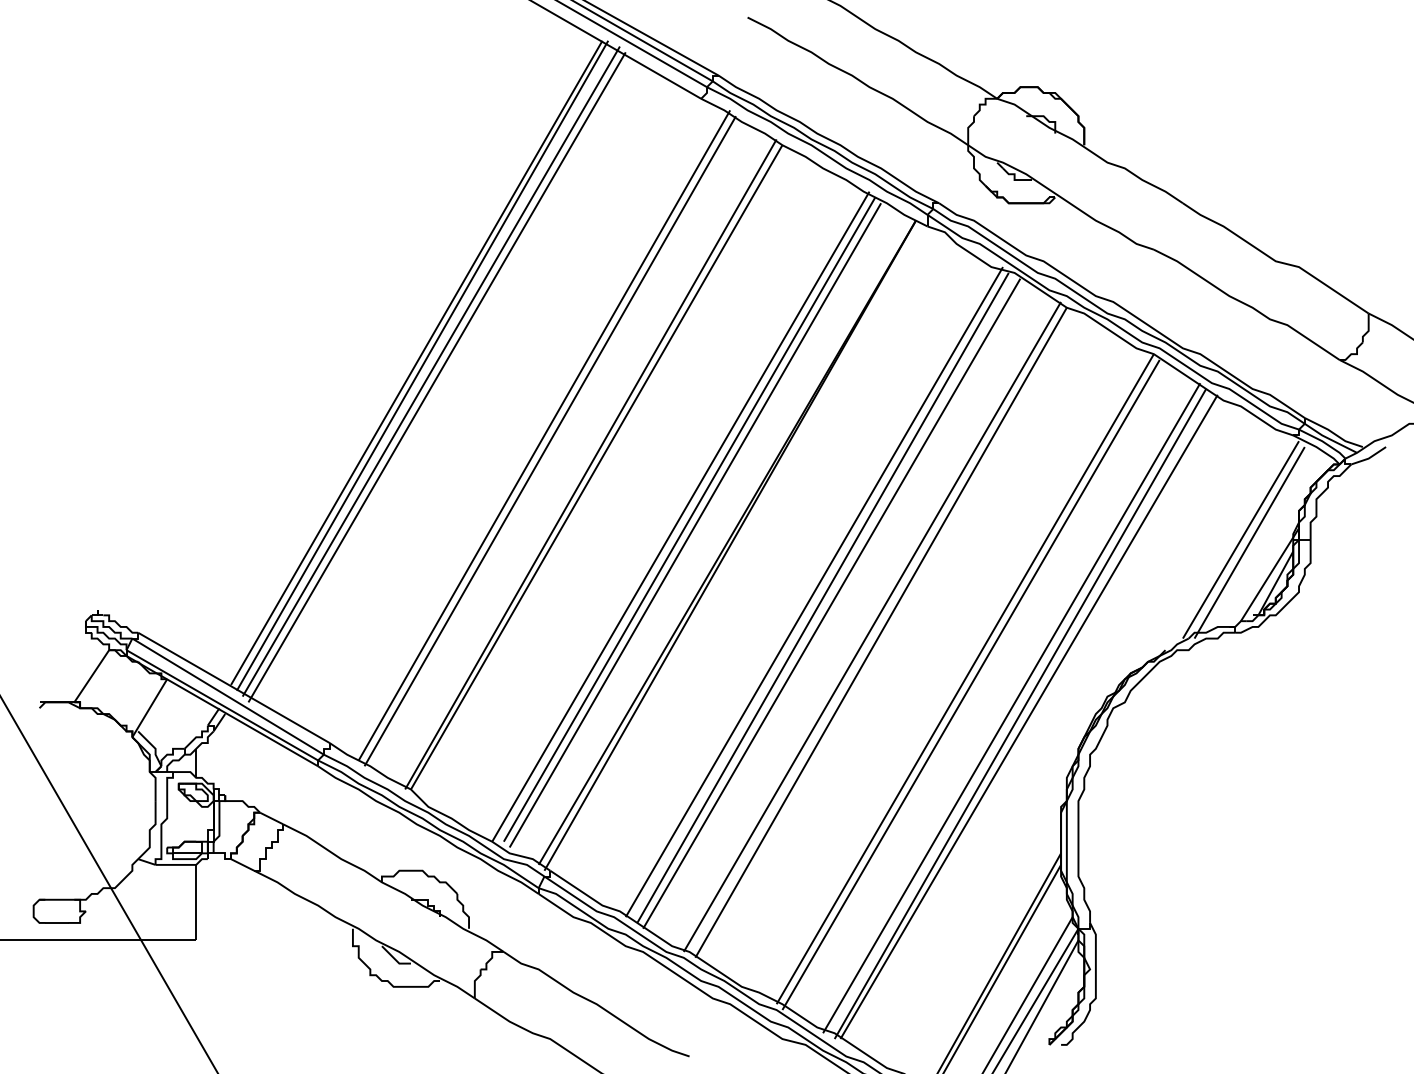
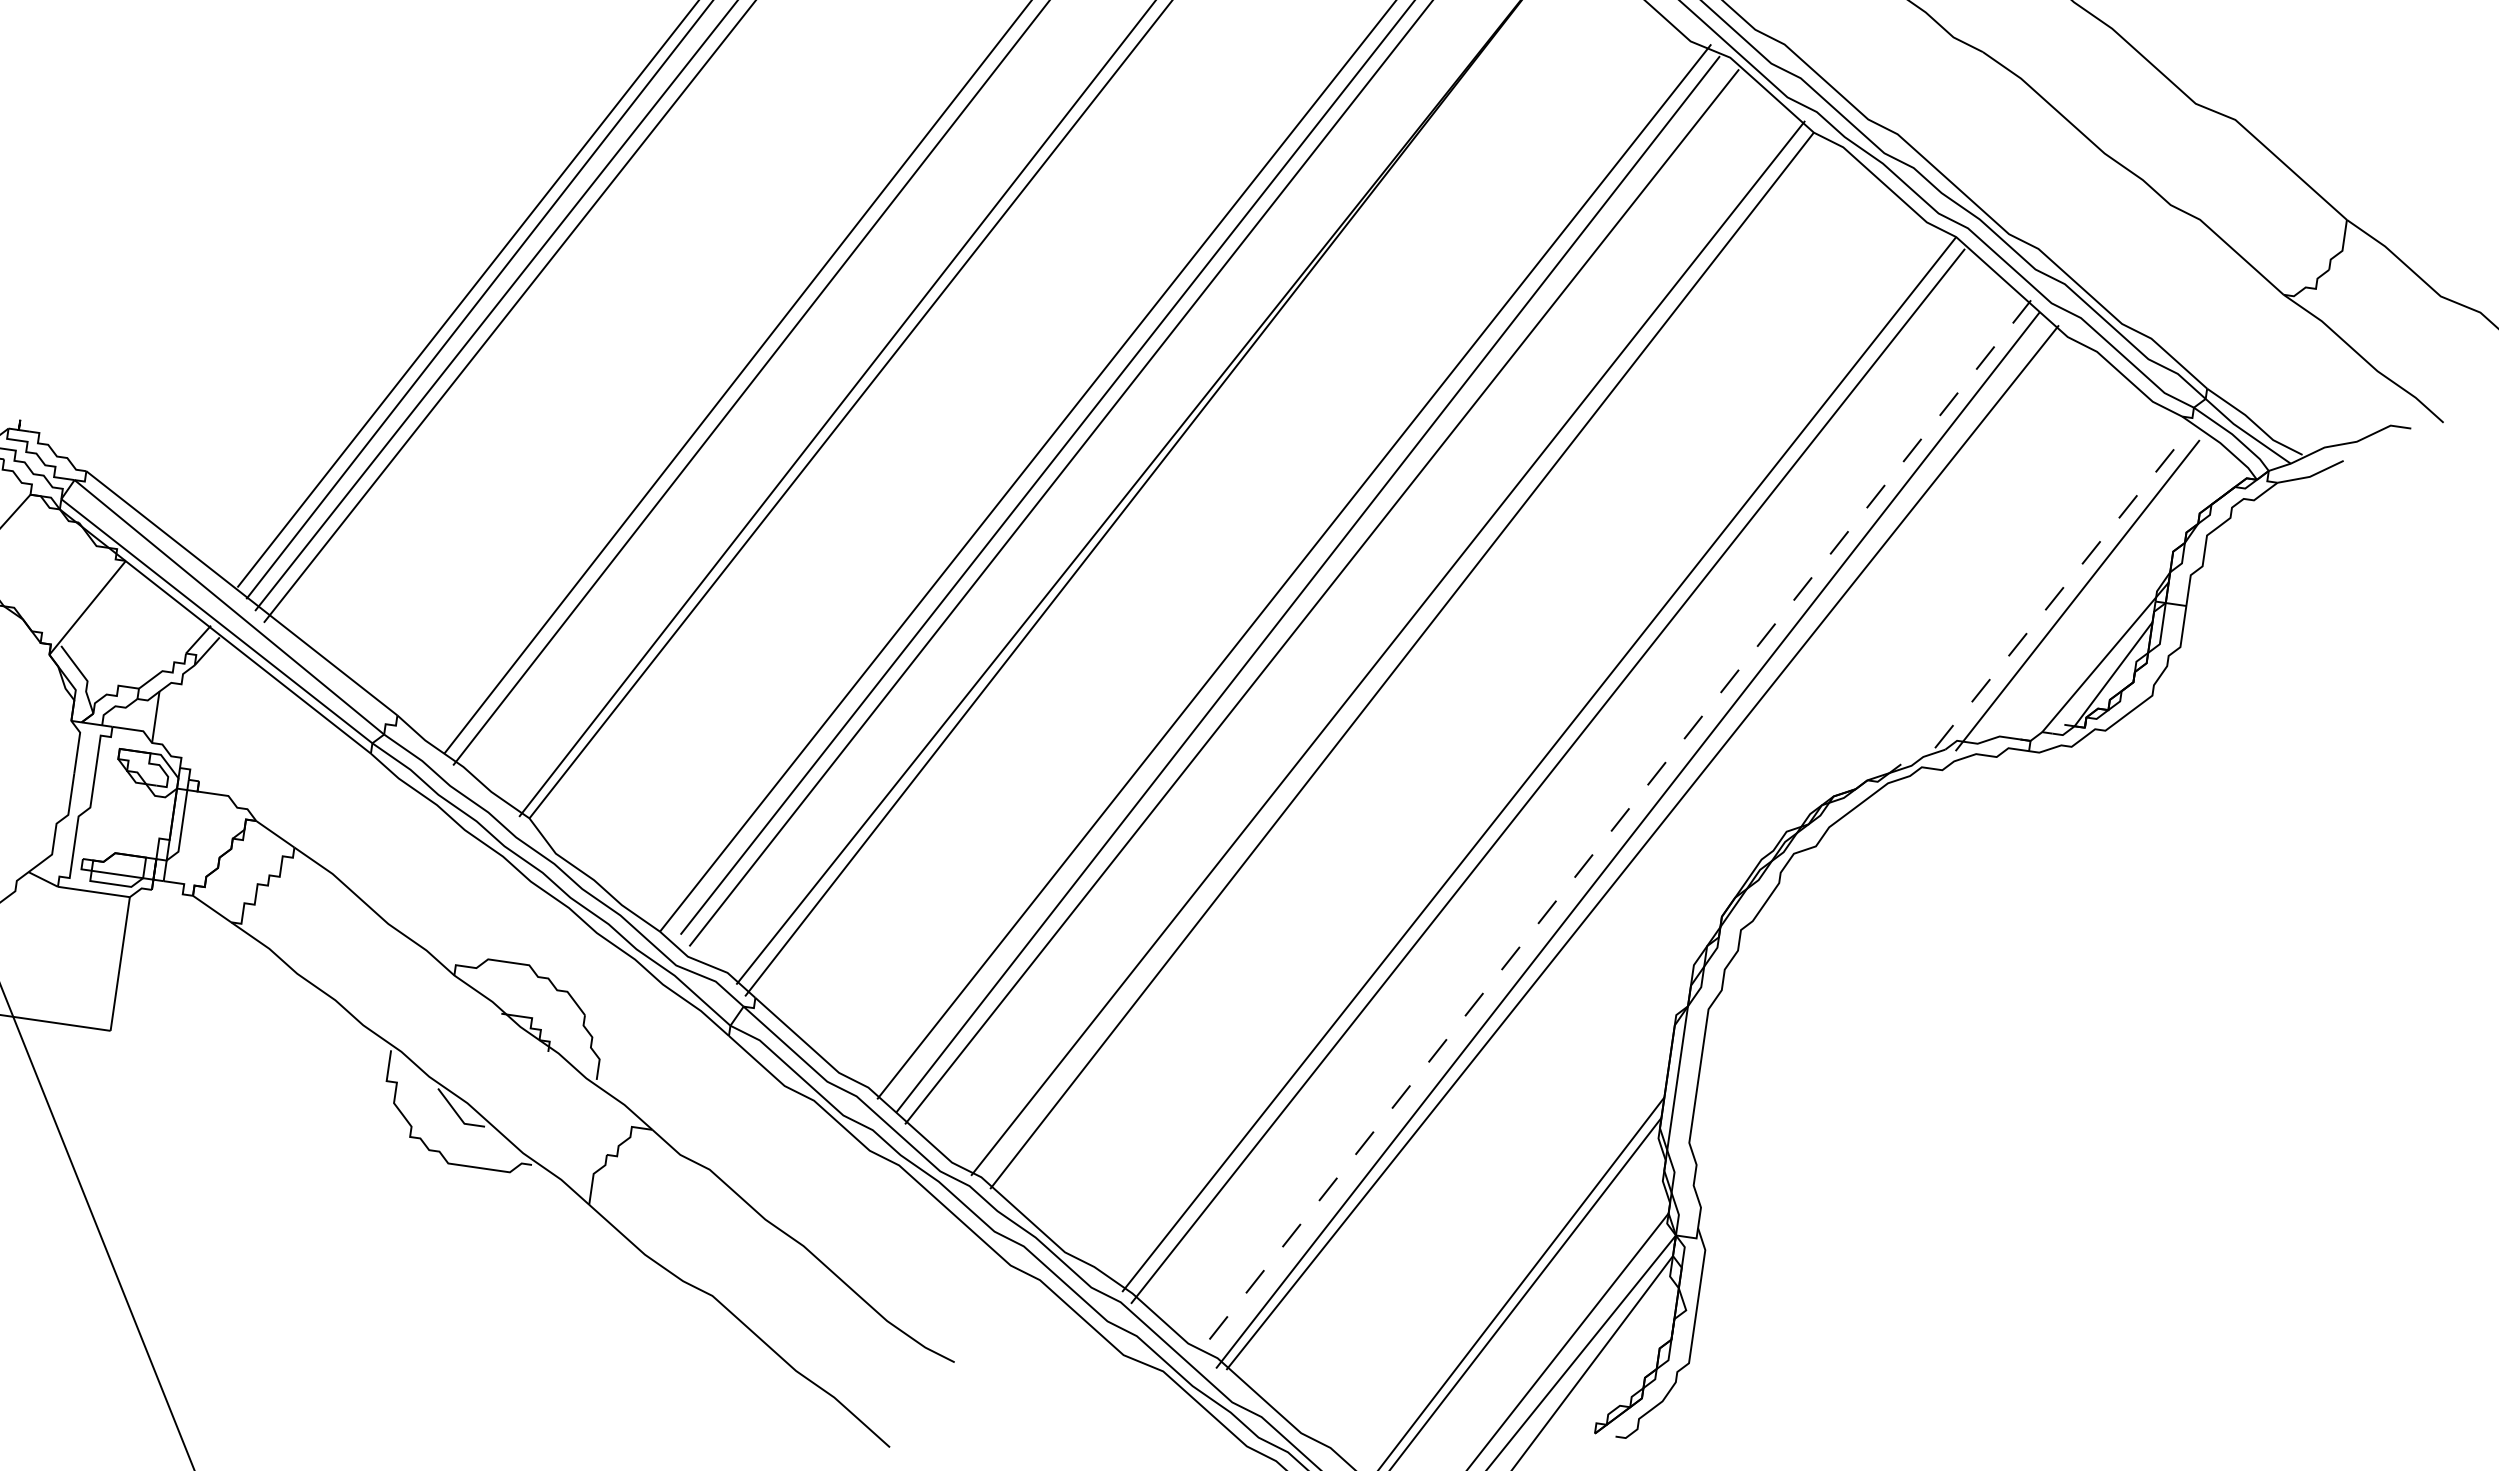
line: (1241, 539) -> (2064, 587), solid -> dashed
line: (1011, 708) -> (1613, 828), solid -> dashed

